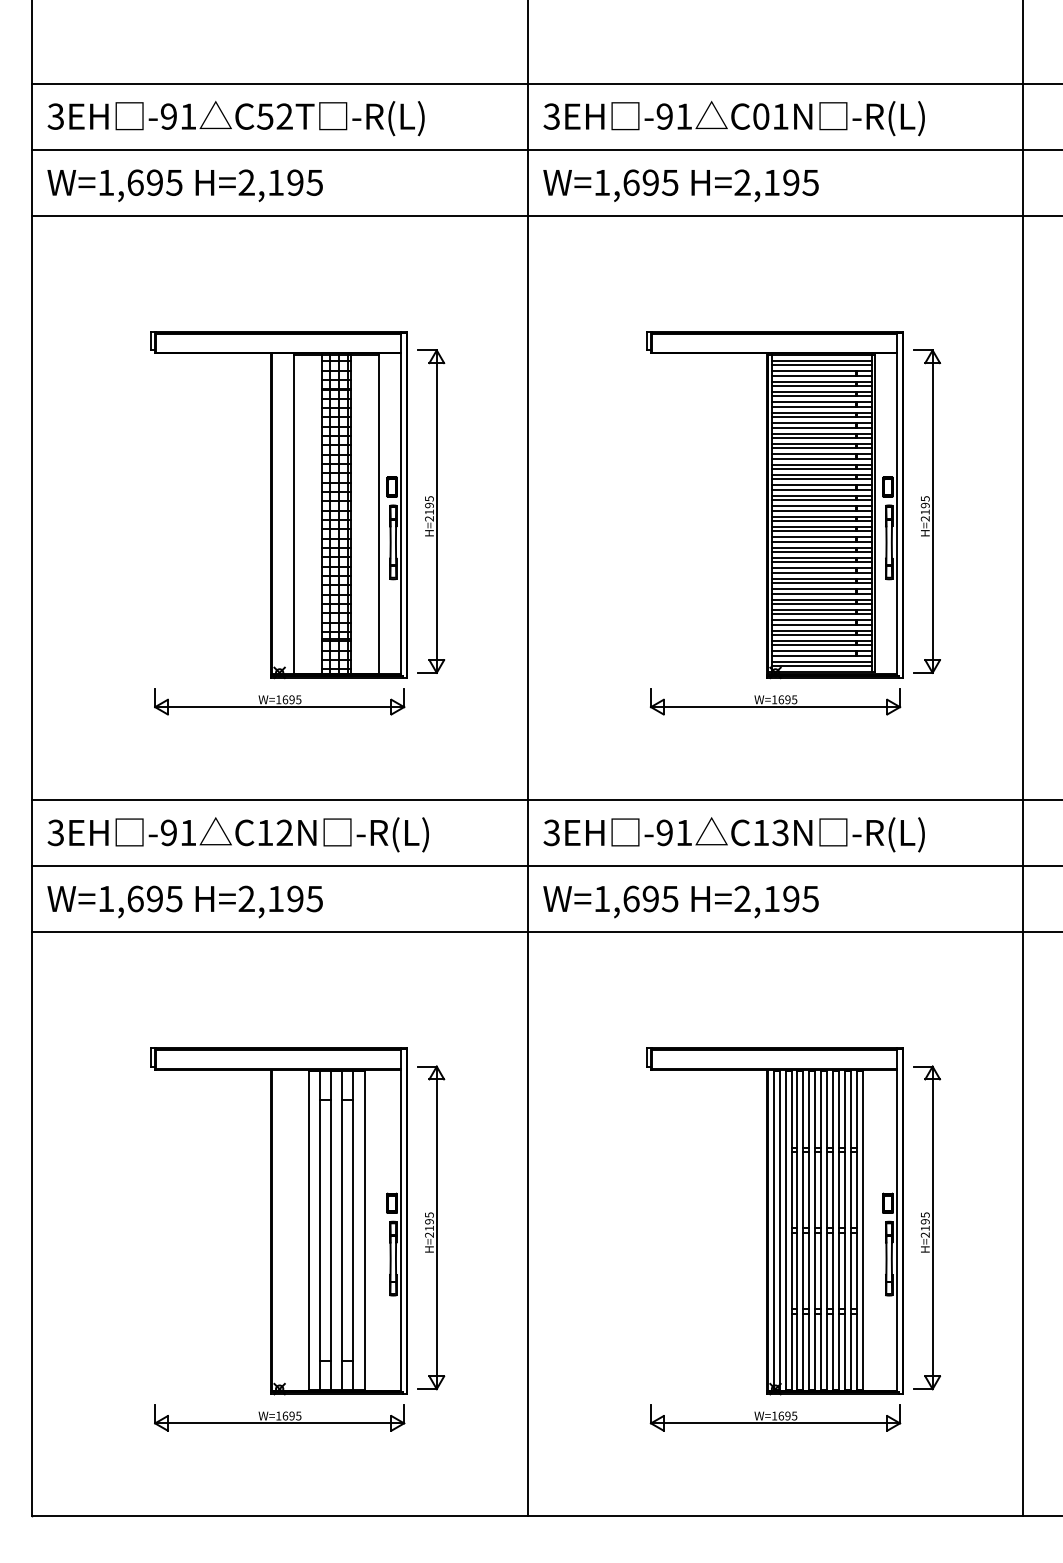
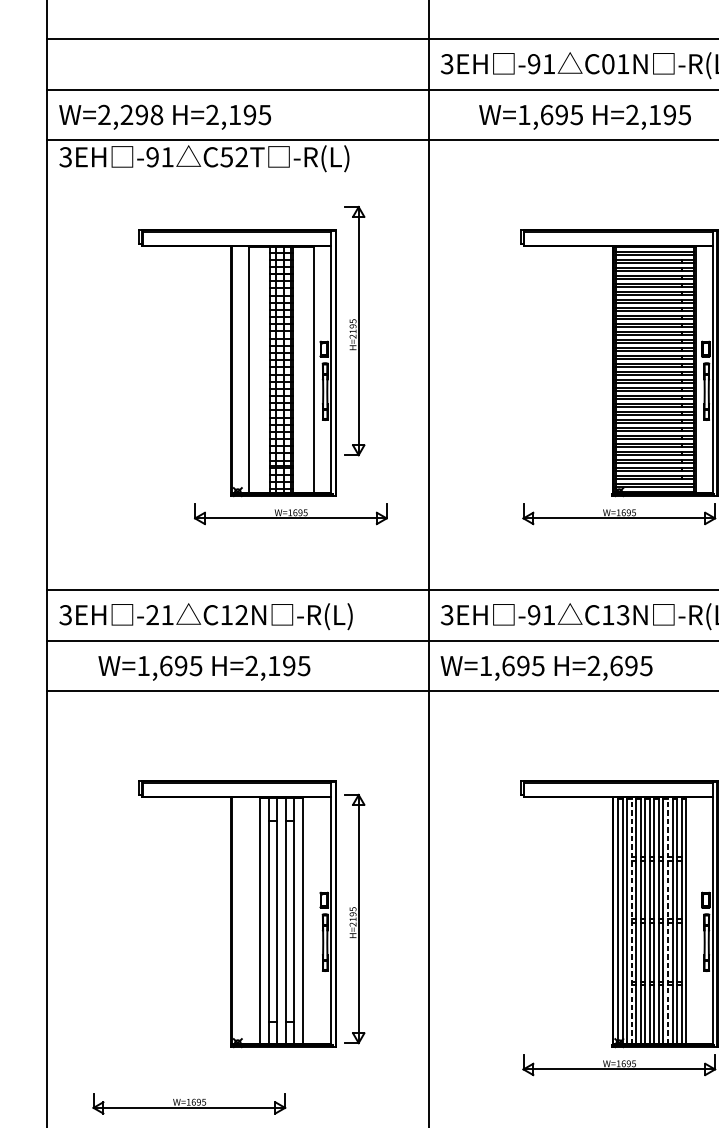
text: (235, 118) -> (203, 158), moved
text: (140, 182) -> (130, 114), W=1,695 -> W=2,298
text: (680, 185) -> (584, 117), moved
part: (431, 511) -> (354, 331), moved
part: (279, 701) -> (290, 514), moved
text: (168, 833) -> (152, 615), -91 -> -21
text: (772, 898) -> (616, 665), H=2,195 -> H=2,695
text: (184, 901) -> (203, 667), moved
line: (791, 1230) -> (631, 921), solid -> dashed
line: (838, 1230) -> (667, 921), solid -> dashed
part: (279, 1417) -> (189, 1103), moved

